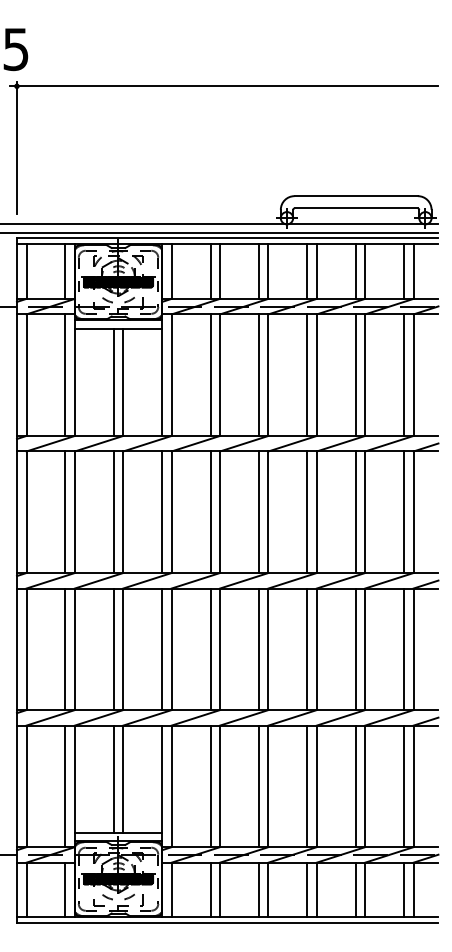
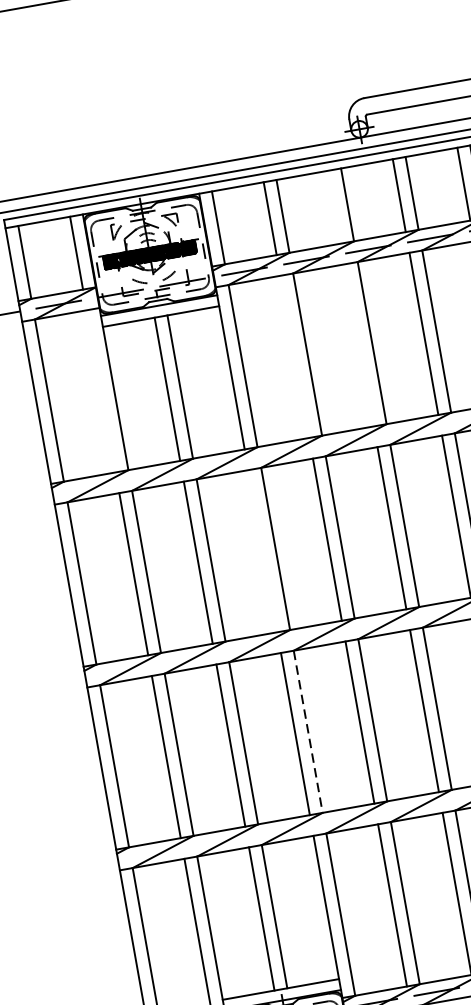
line: (258, 271) -> (334, 207), removed
line: (65, 374) -> (101, 390), removed
line: (210, 374) -> (294, 355), removed
line: (258, 374) -> (358, 344), removed
line: (162, 512) -> (263, 551), removed
line: (171, 649) -> (307, 732), solid -> dashed

